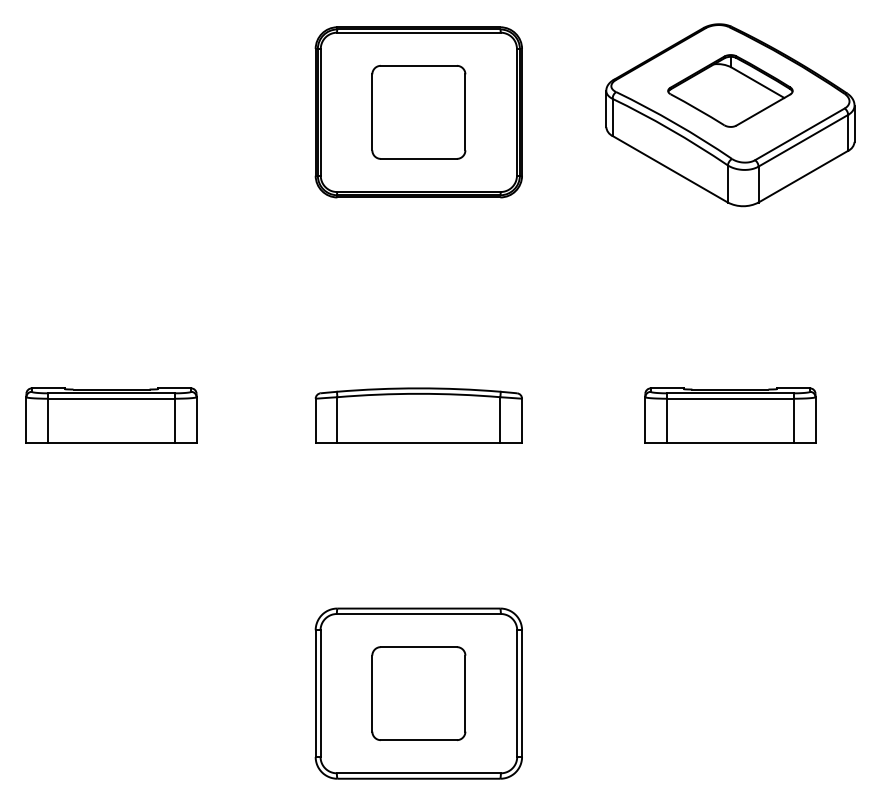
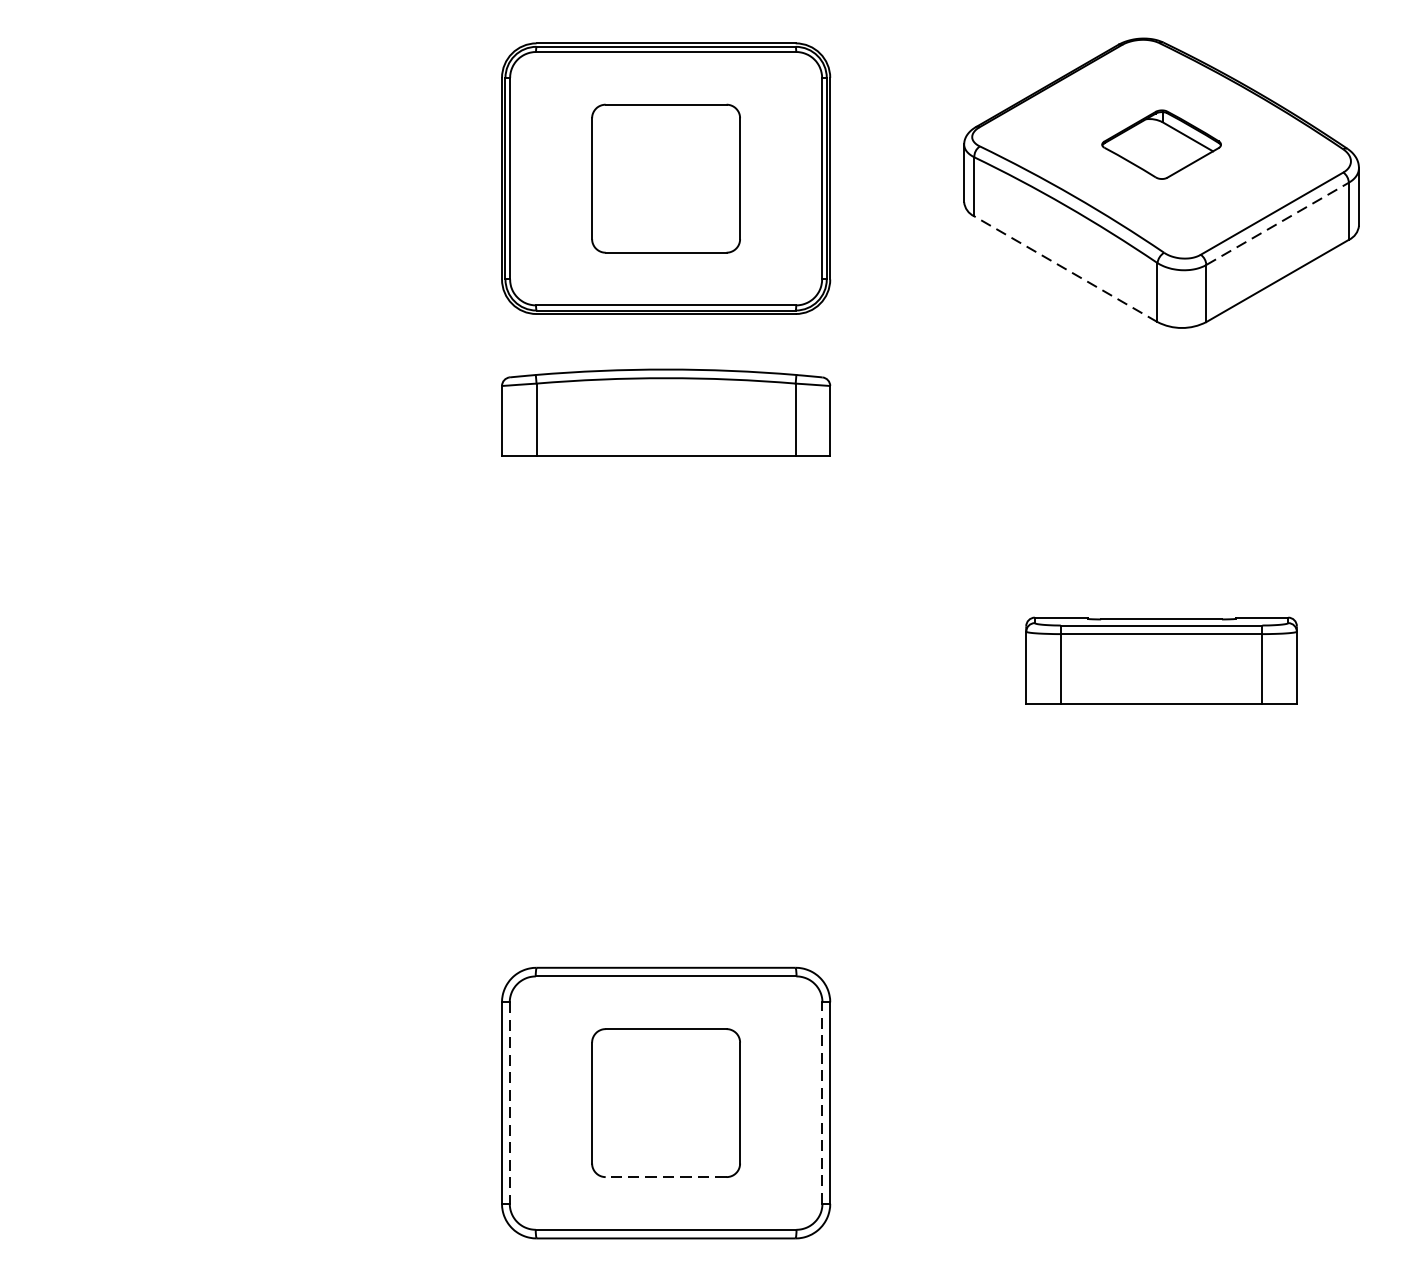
part: (730, 90) -> (1161, 143), size x0.6
line: (803, 140) -> (1277, 223), solid -> dashed
line: (670, 169) -> (1066, 269), solid -> dashed
part: (111, 415) -> (177, 660), removed
part: (418, 415) -> (665, 412), moved
line: (517, 693) -> (822, 1102), solid -> dashed
line: (320, 694) -> (509, 1104), solid -> dashed
line: (418, 740) -> (665, 1177), solid -> dashed

